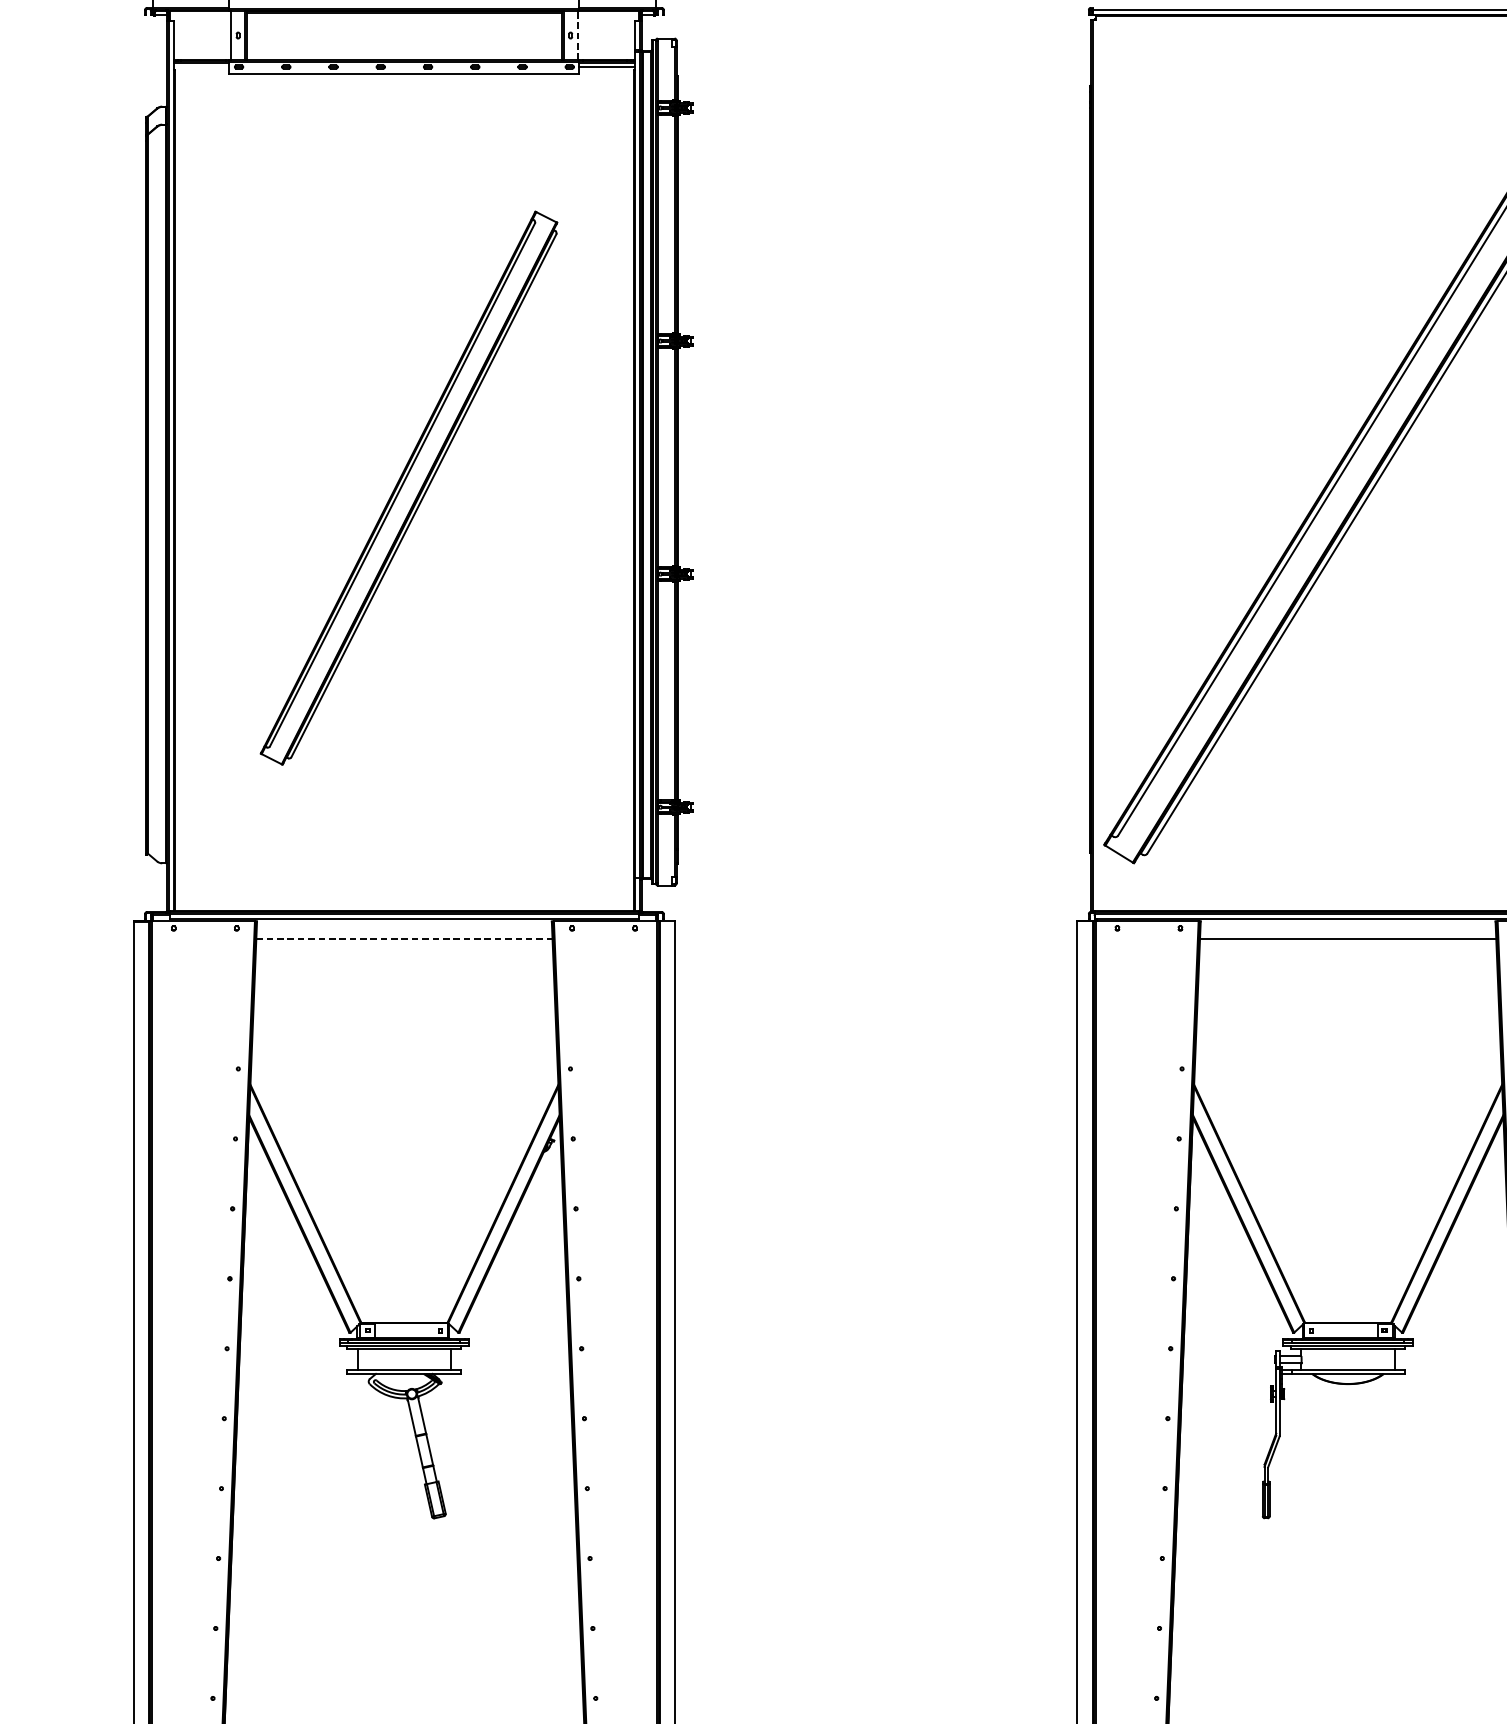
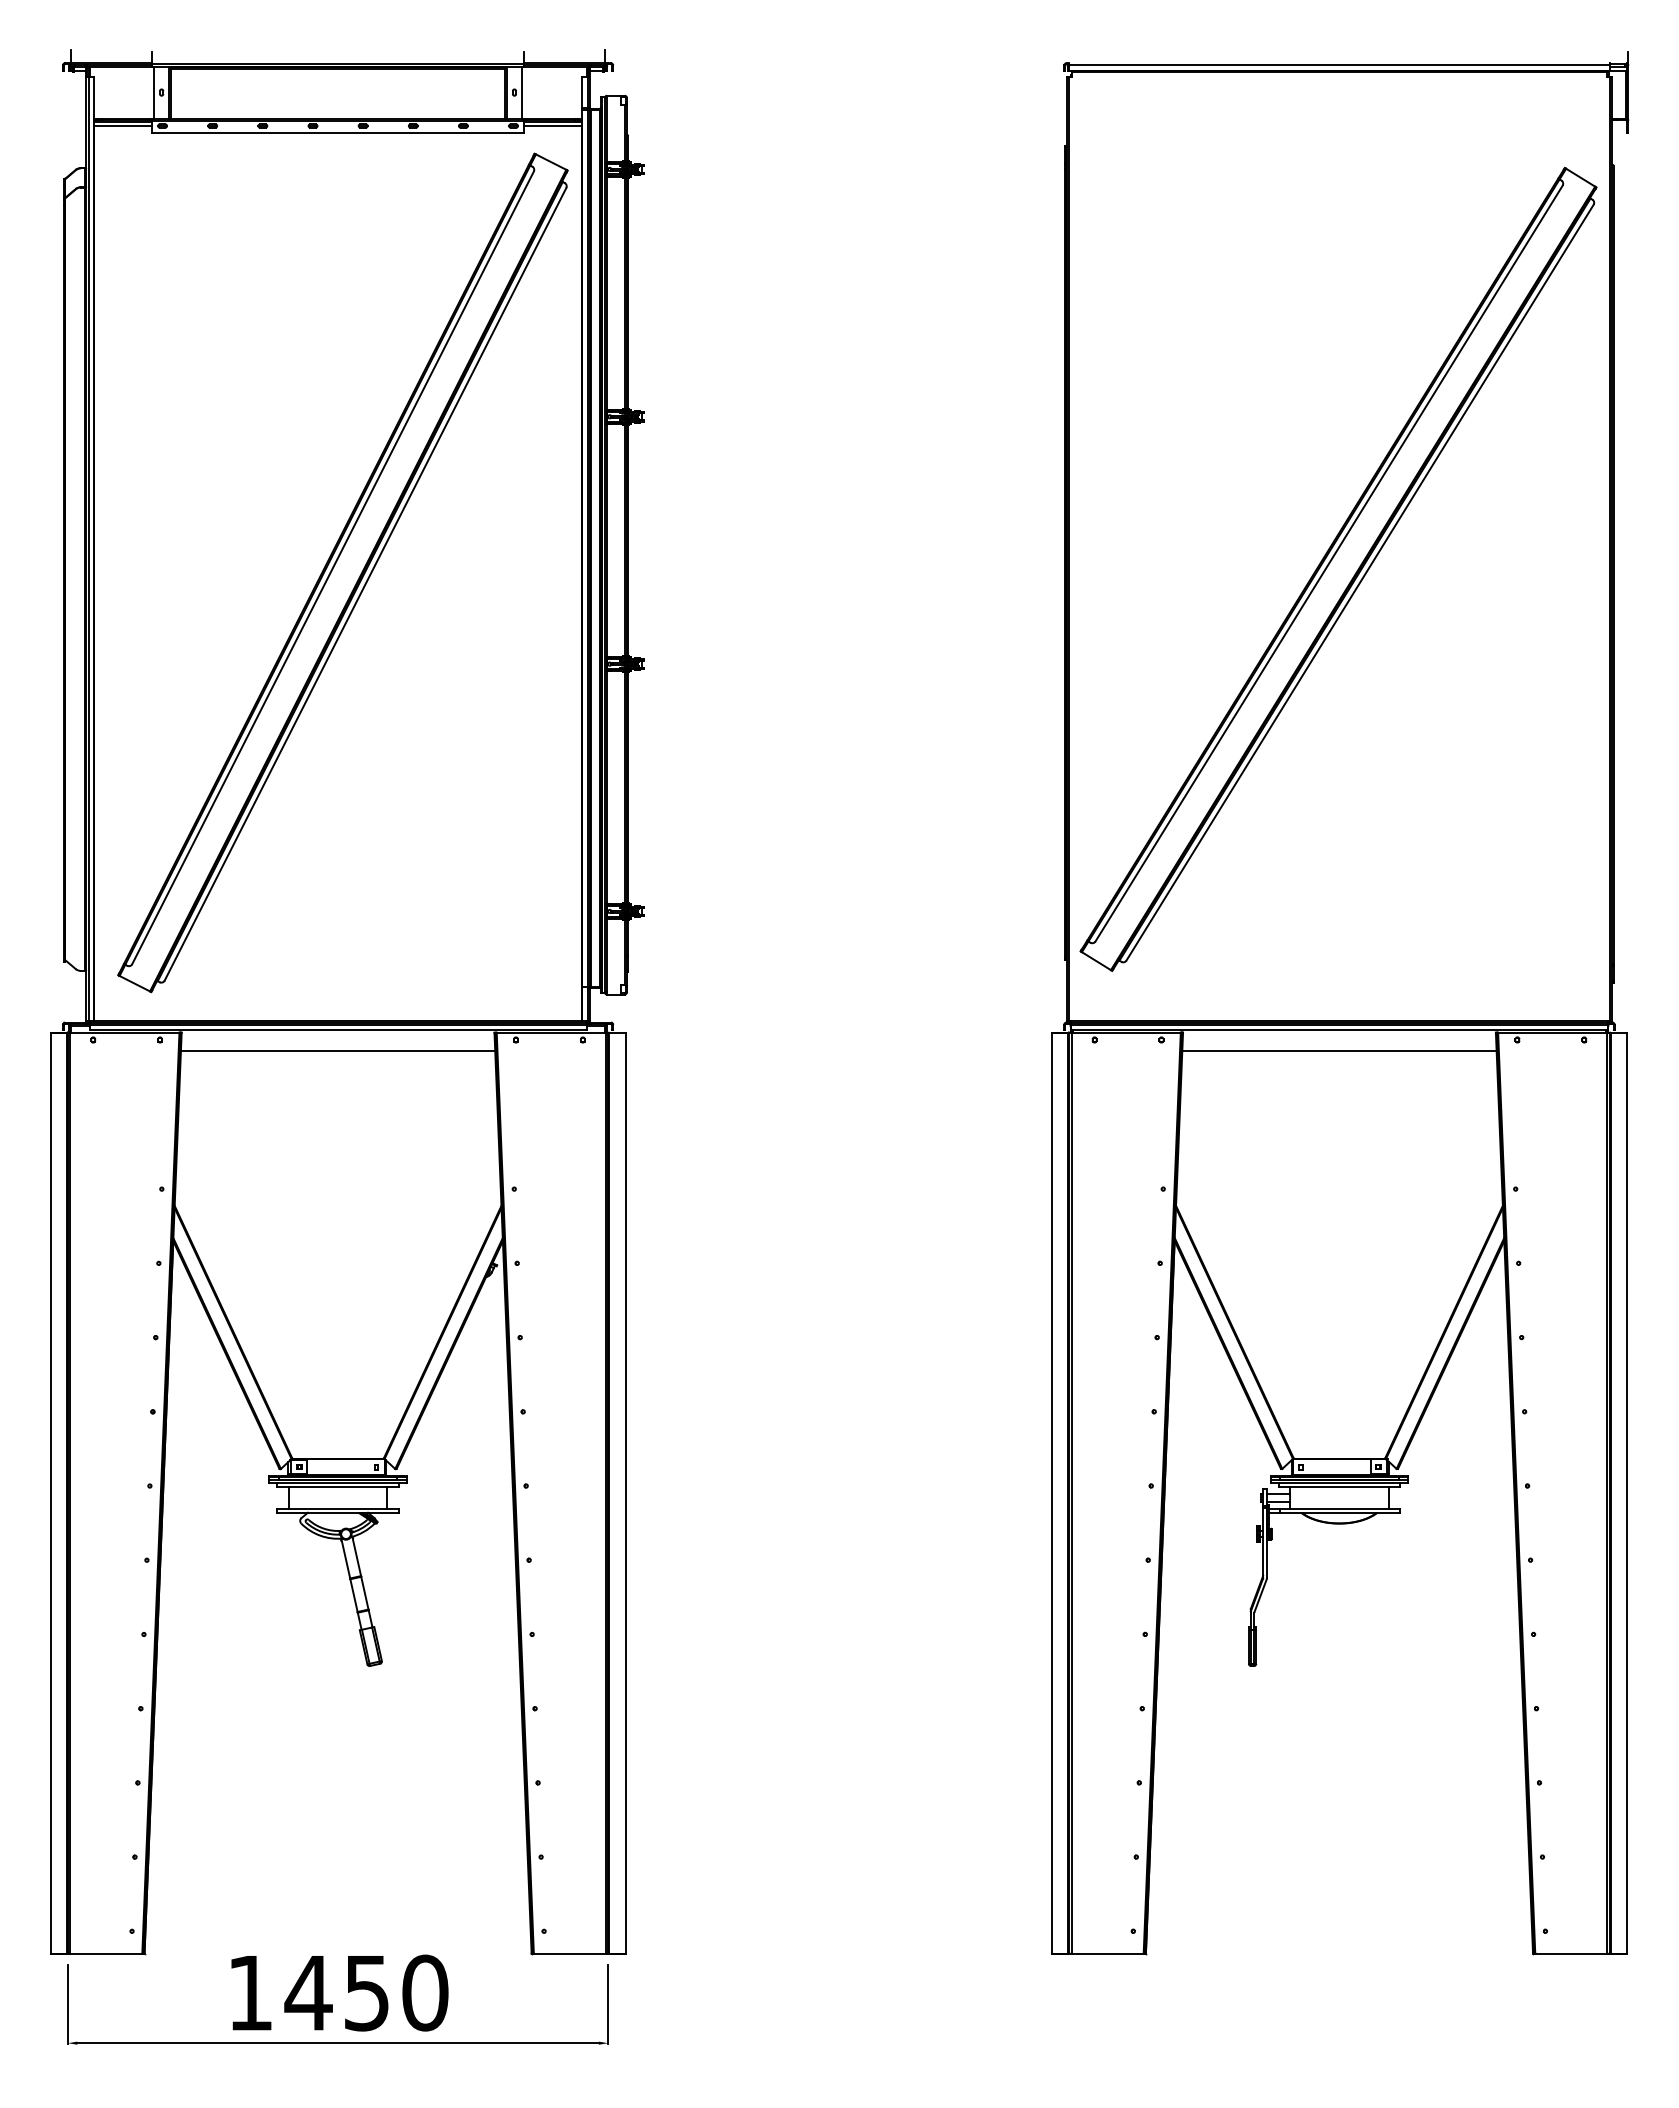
line: (577, 35) -> (521, 92), dashed -> solid
line: (201, 67) -> (122, 126), added
part: (408, 487) -> (342, 572), size x1.43
line: (404, 938) -> (338, 1050), dashed -> solid

